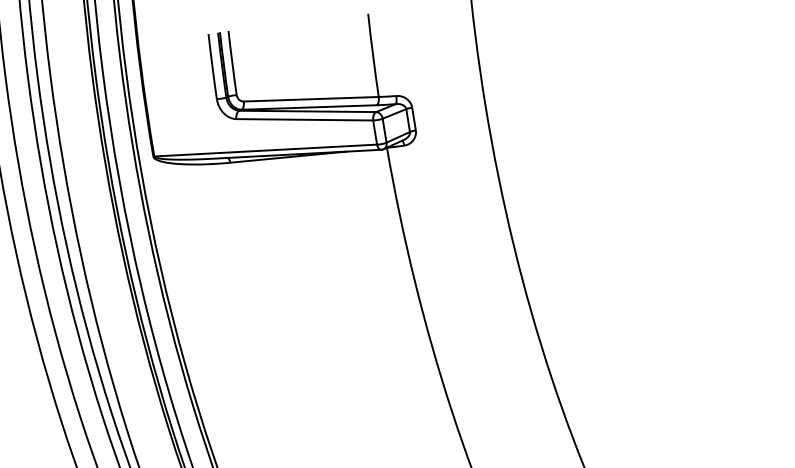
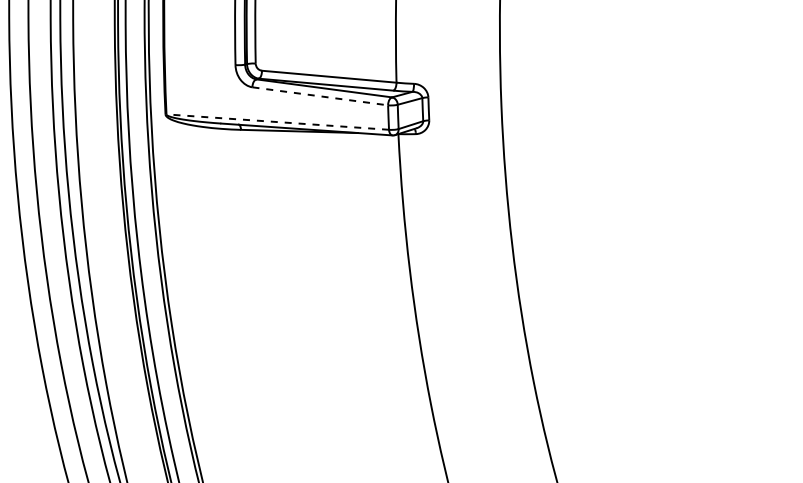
line: (305, 119) -> (320, 96), solid -> dashed
line: (265, 150) -> (277, 122), solid -> dashed

